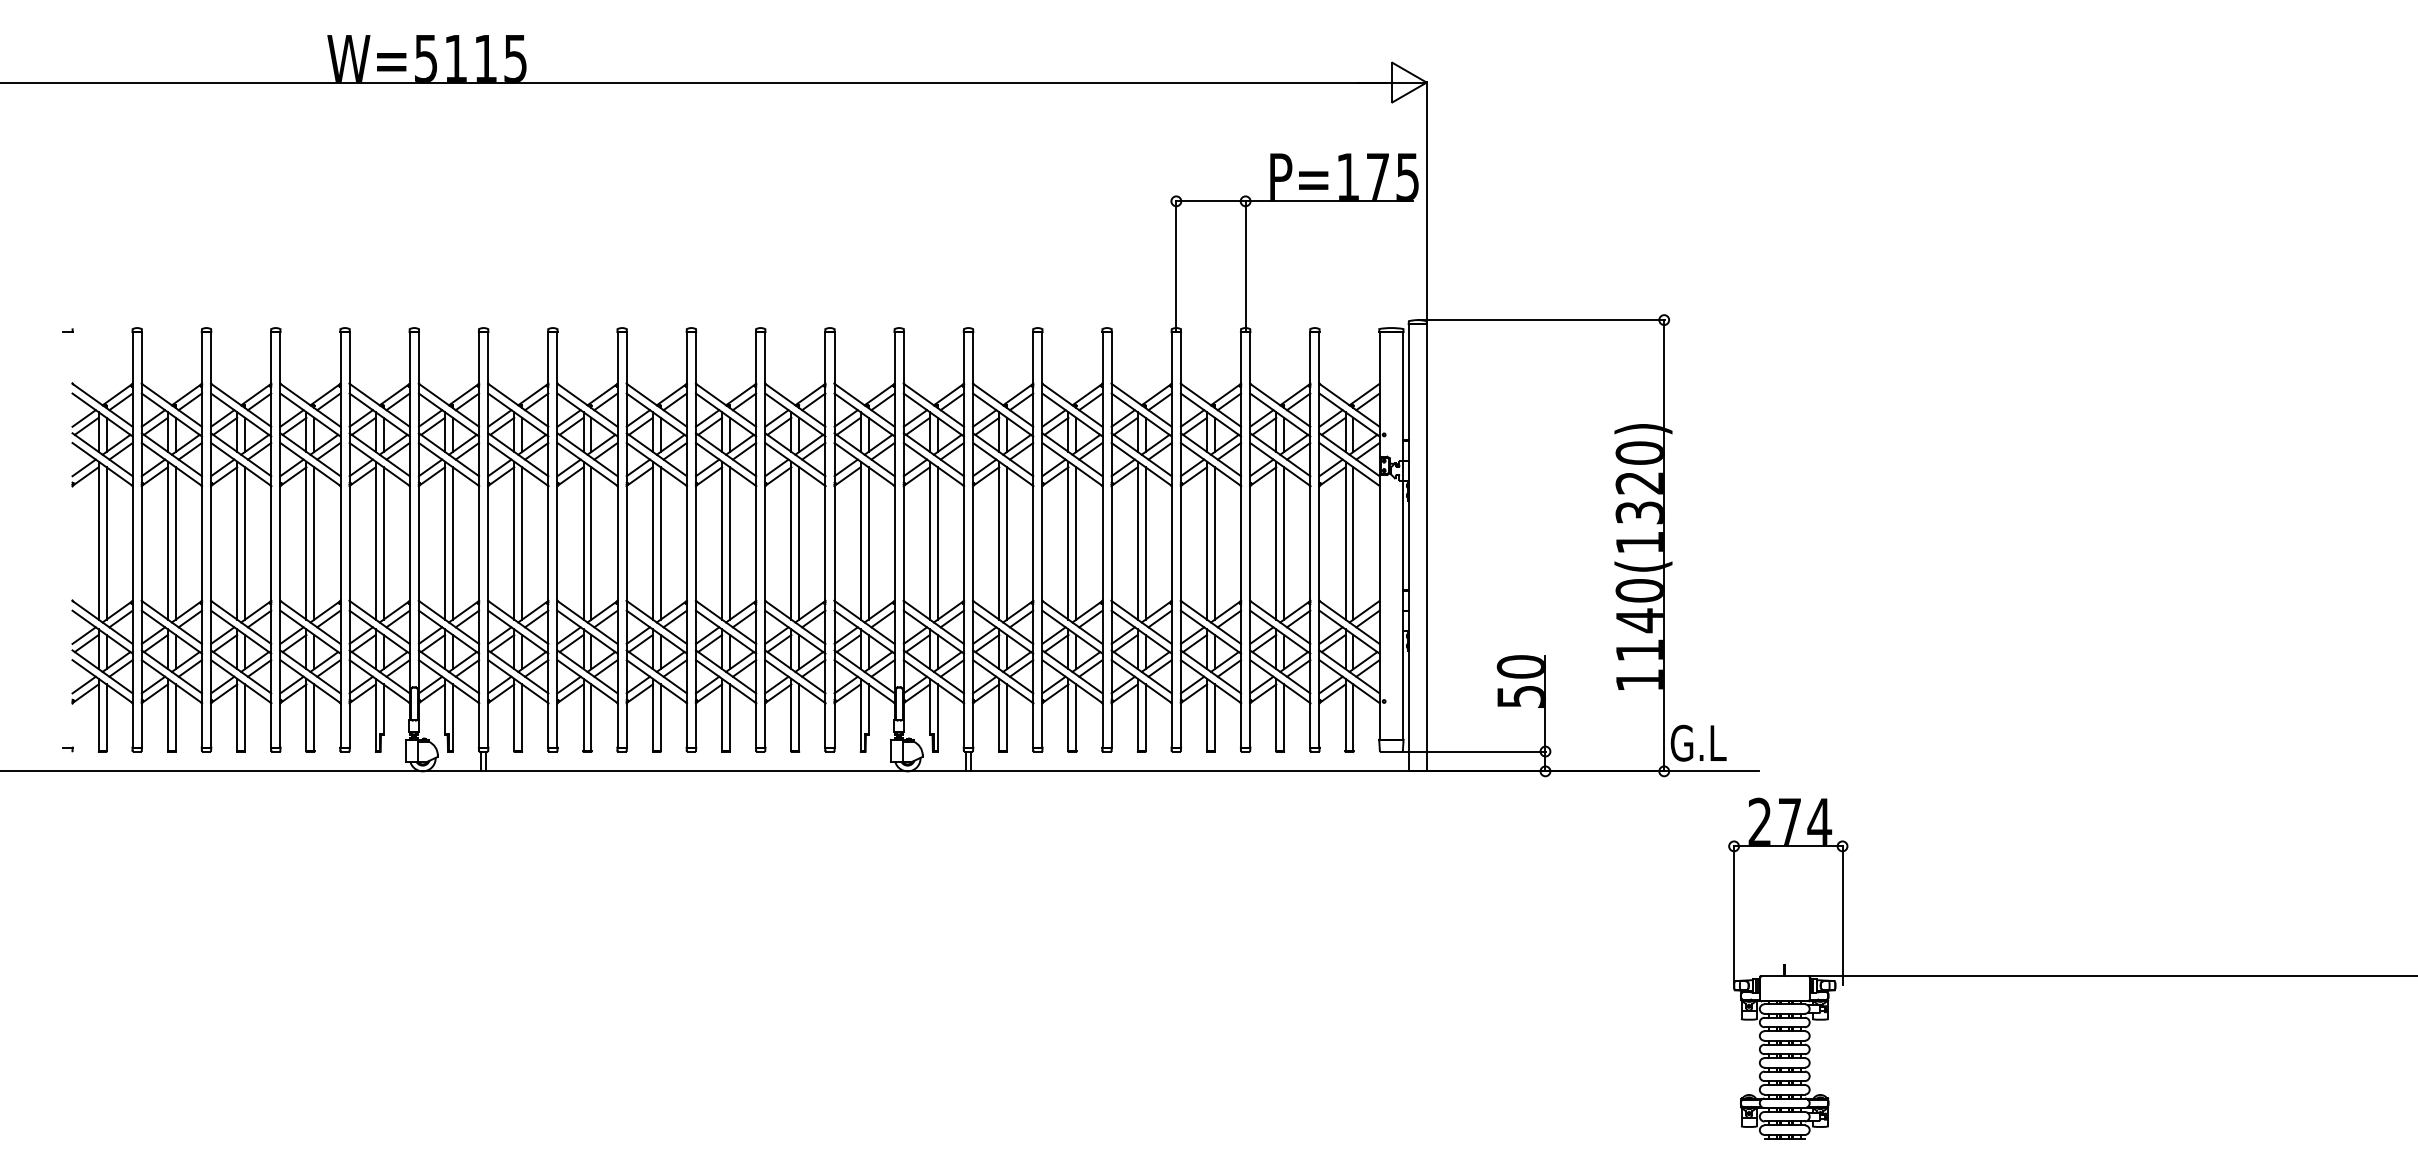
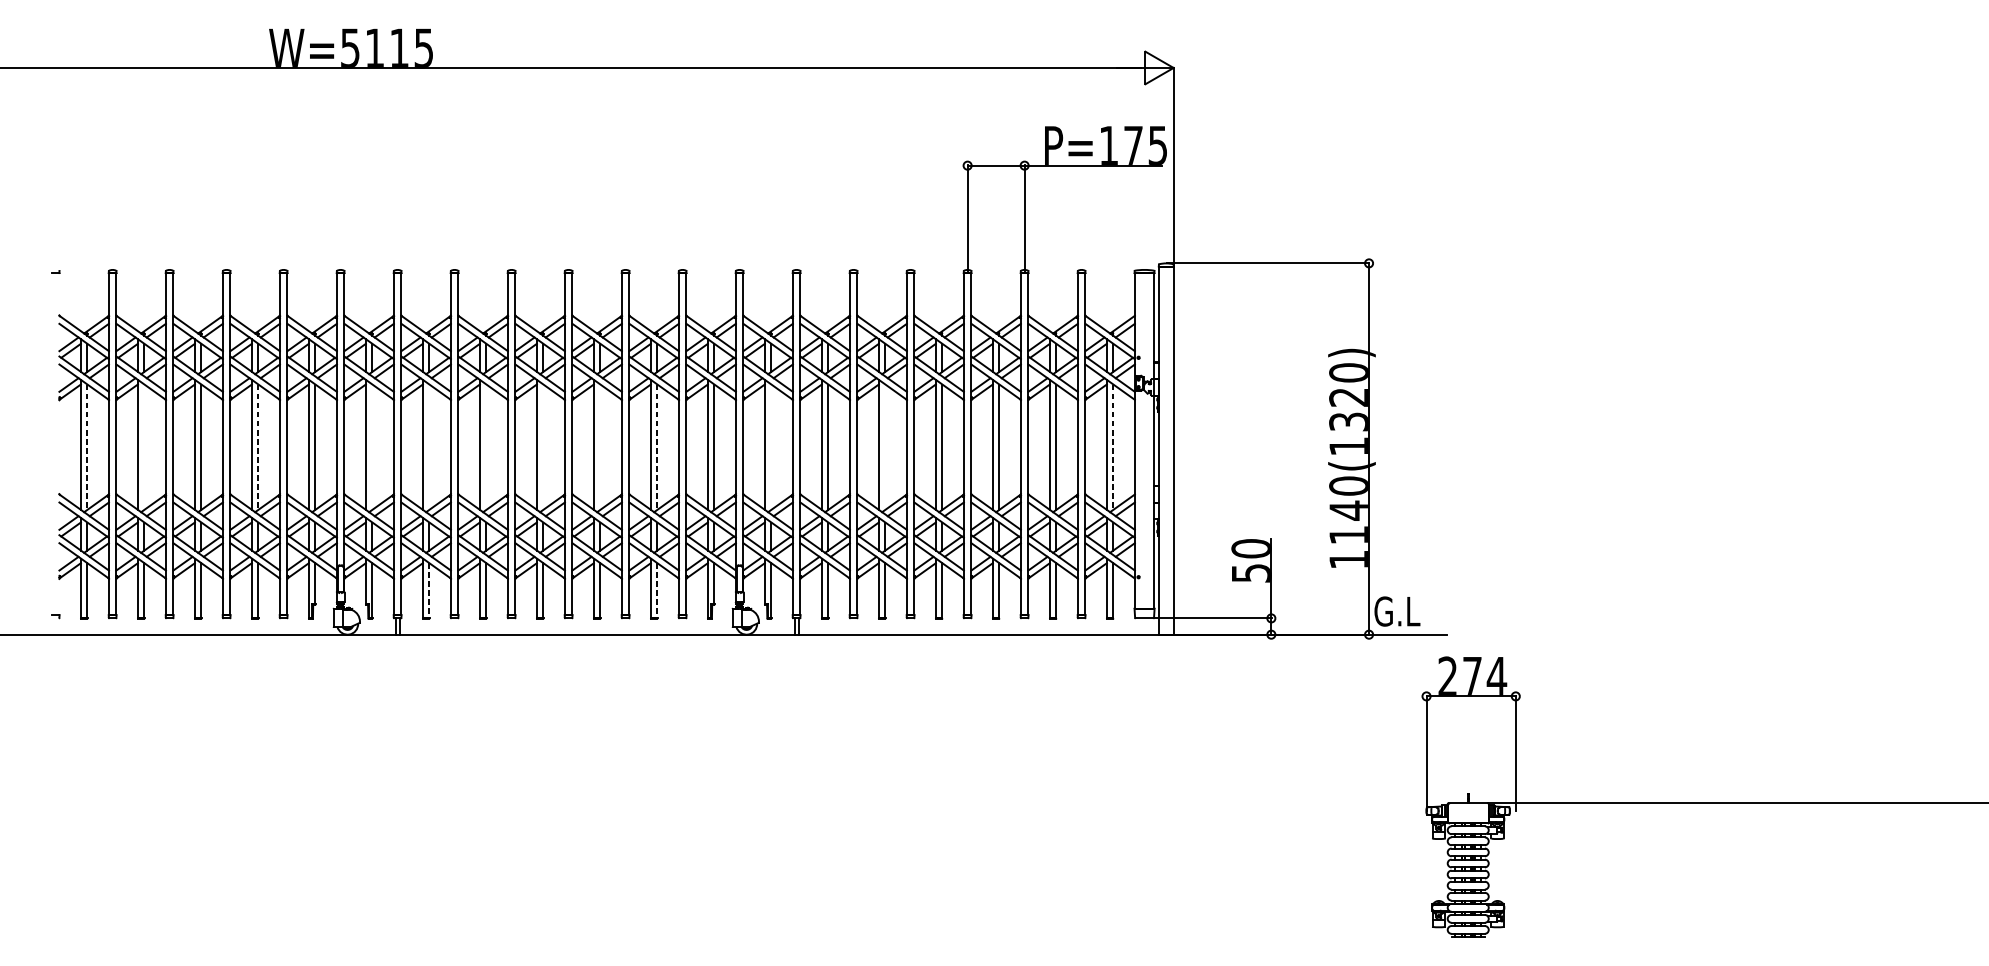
line: (106, 543) -> (87, 447), solid -> dashed
line: (175, 543) -> (144, 447), removed
line: (314, 543) -> (258, 447), solid -> dashed
line: (452, 543) -> (372, 447), removed
line: (522, 543) -> (429, 447), removed
line: (591, 543) -> (486, 447), removed
line: (660, 543) -> (543, 447), removed
line: (730, 543) -> (600, 447), removed
line: (799, 543) -> (657, 447), solid -> dashed
line: (937, 543) -> (771, 447), removed
line: (1076, 543) -> (885, 447), removed
line: (1353, 543) -> (1113, 447), solid -> dashed
line: (522, 718) -> (429, 591), solid -> dashed
line: (799, 718) -> (657, 591), solid -> dashed

